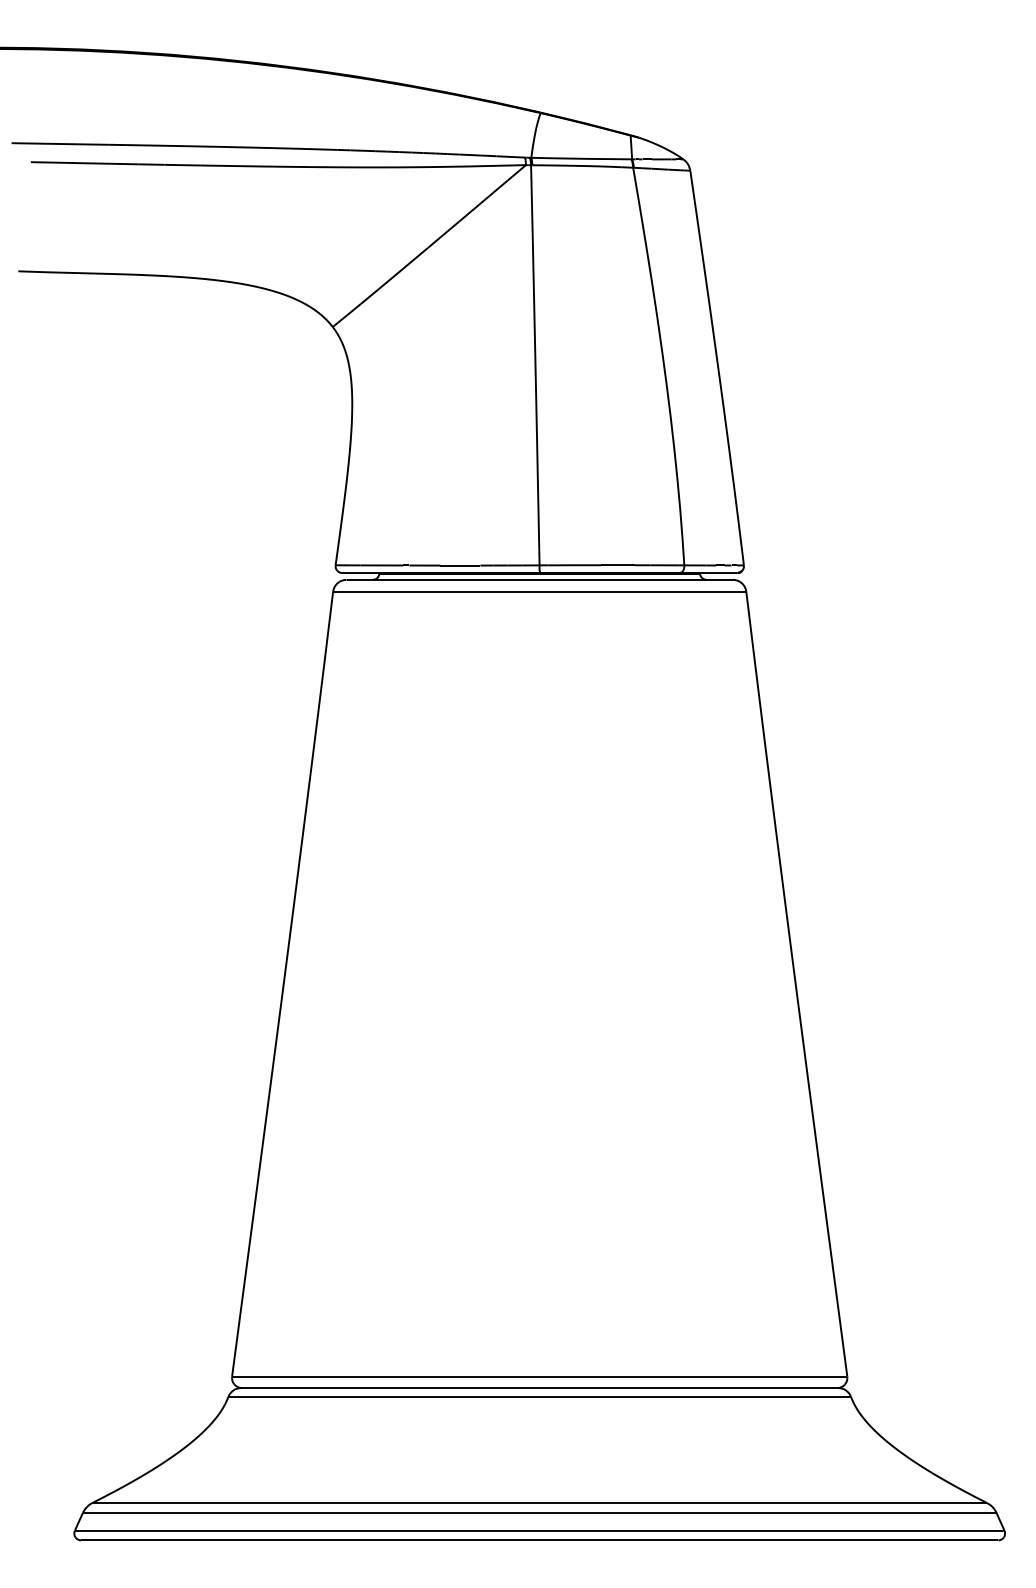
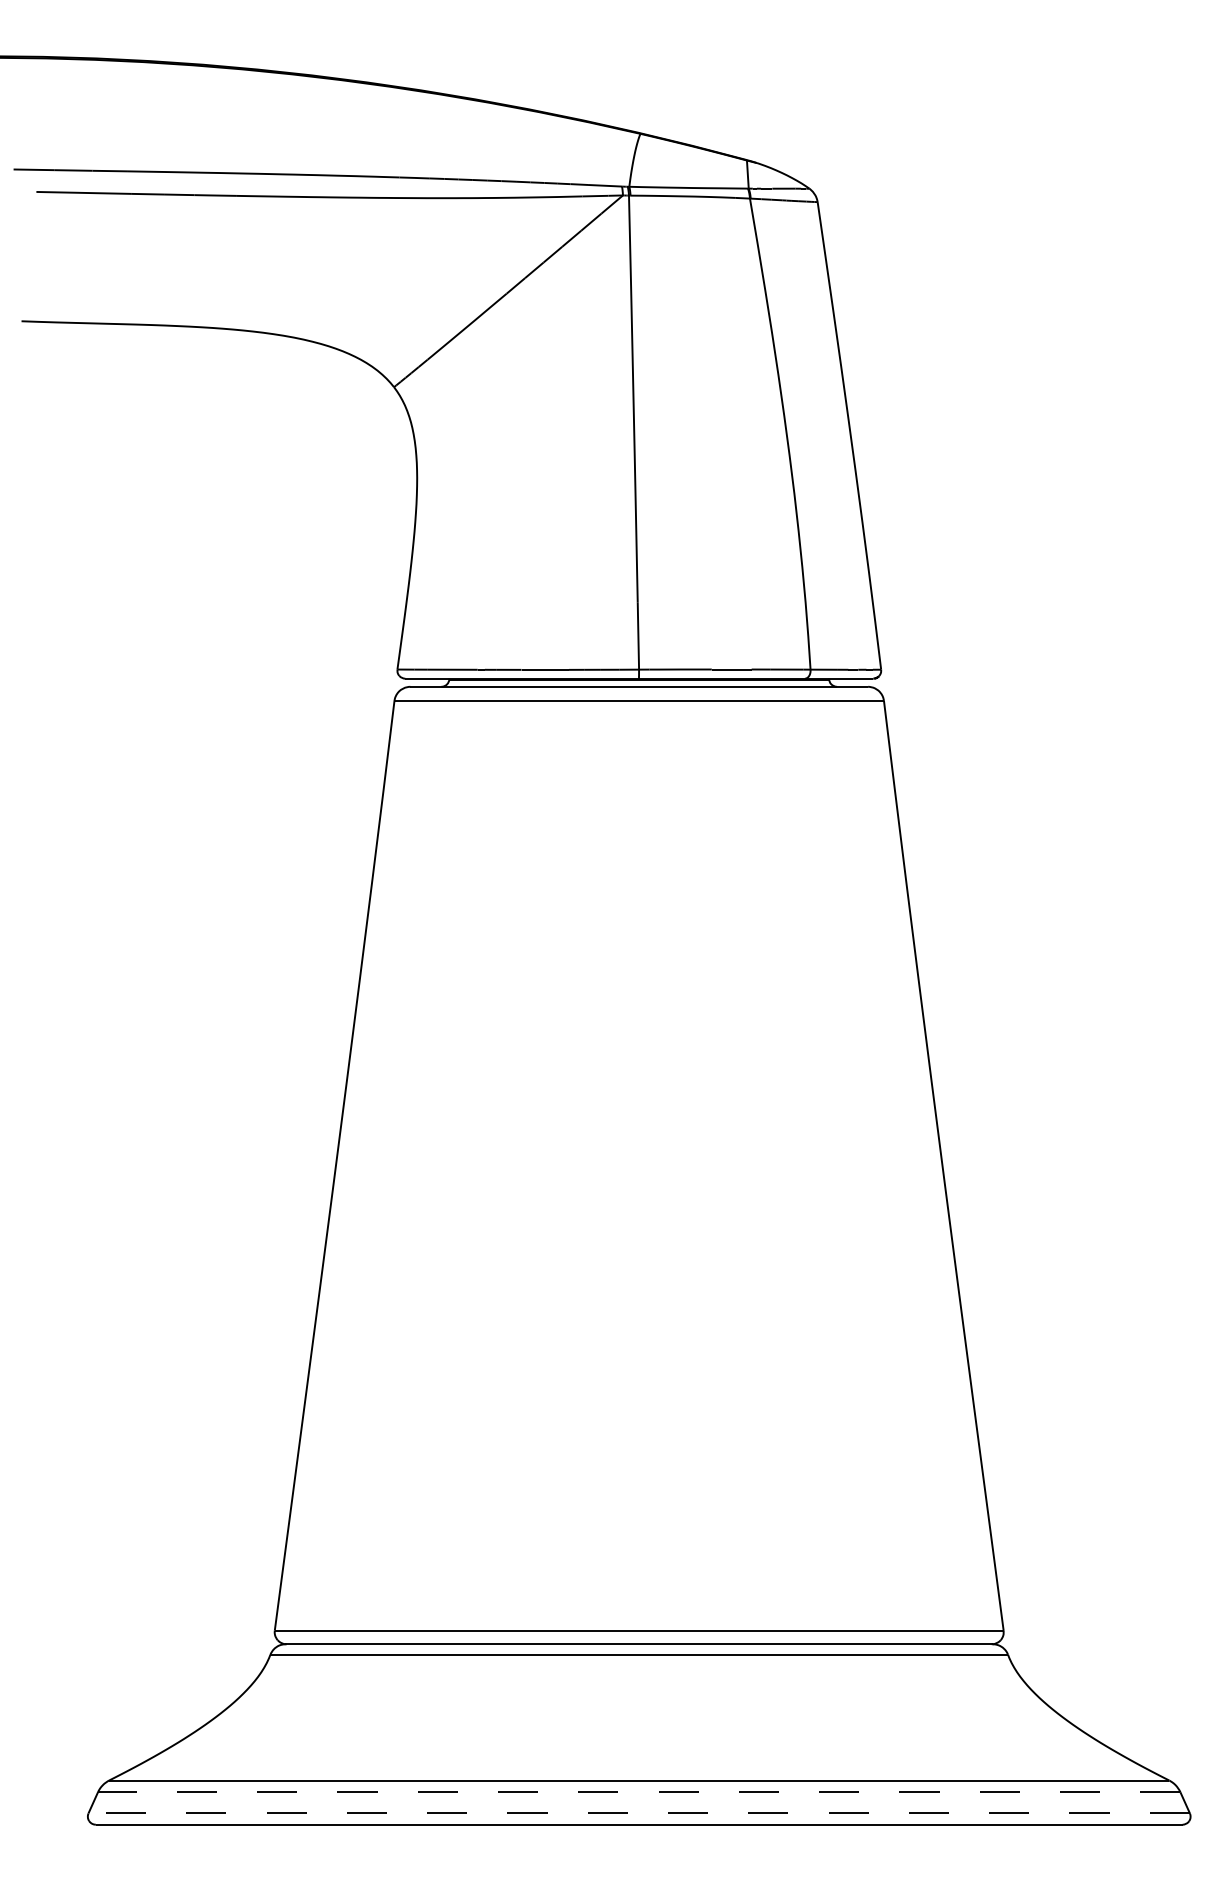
line: (539, 1512) -> (638, 1791), solid -> dashed
line: (539, 1530) -> (638, 1813), solid -> dashed

